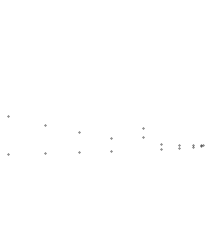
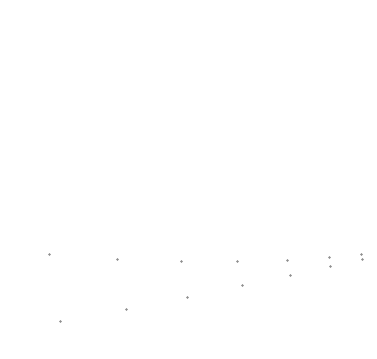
part: (143, 132) -> (289, 266), moved

